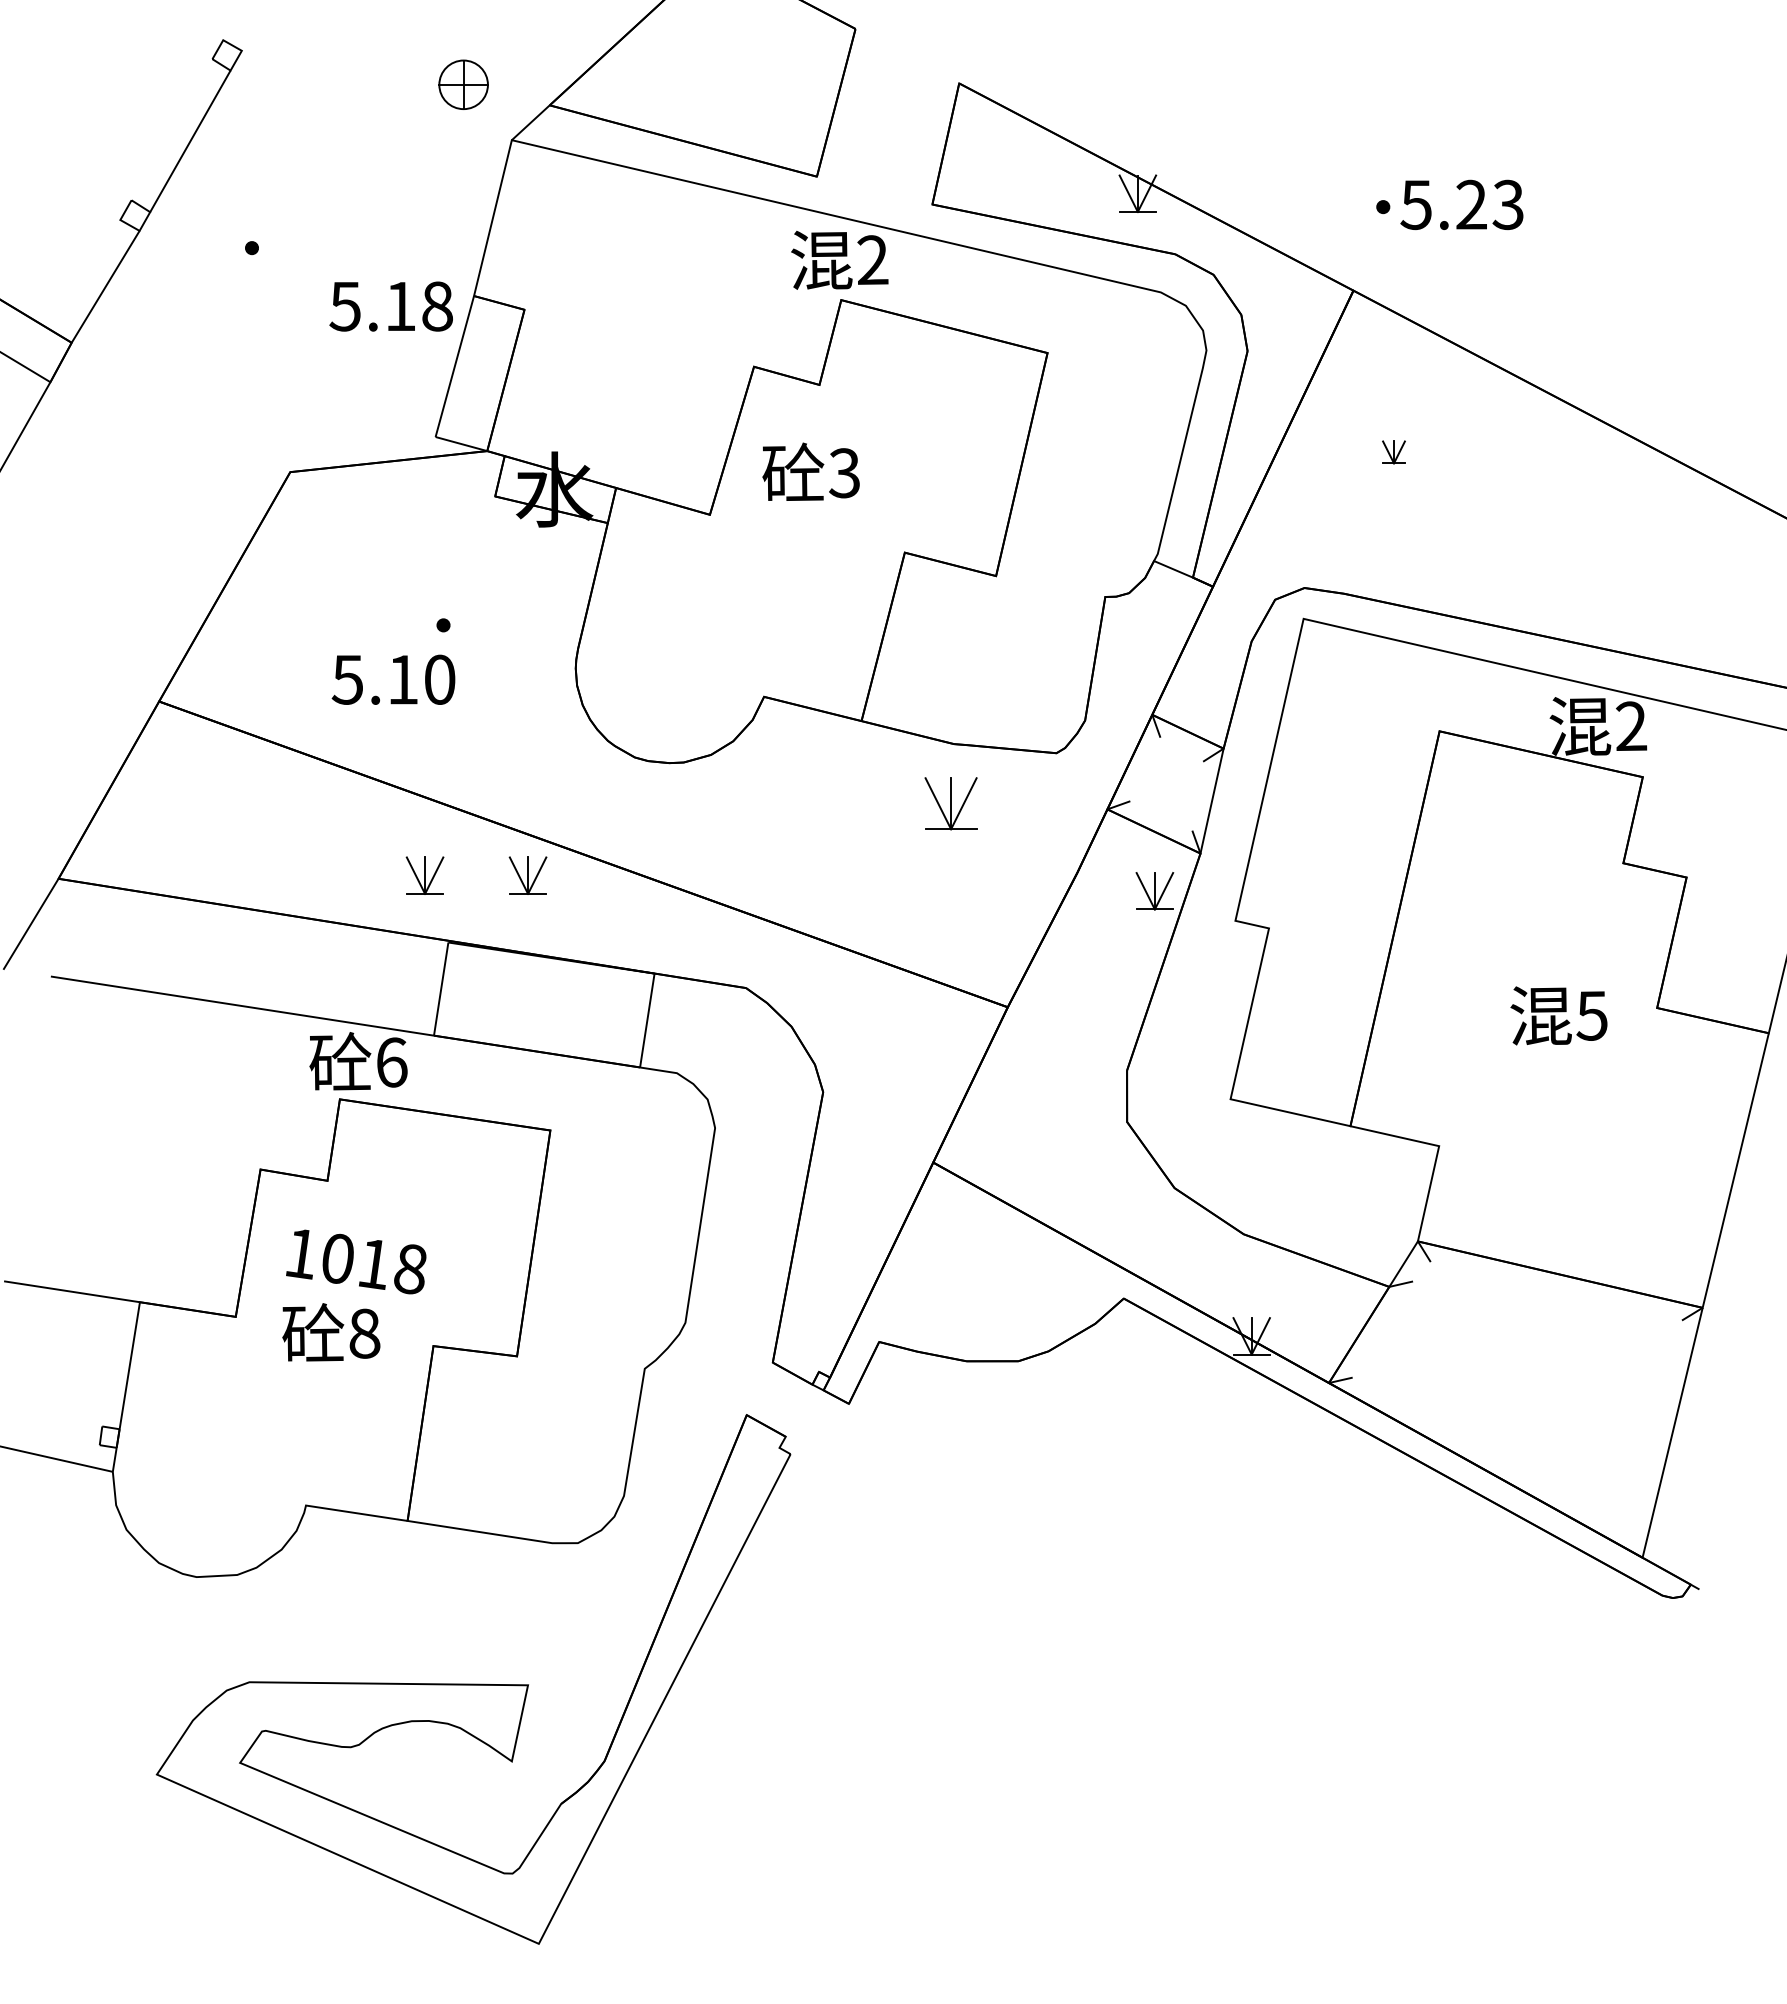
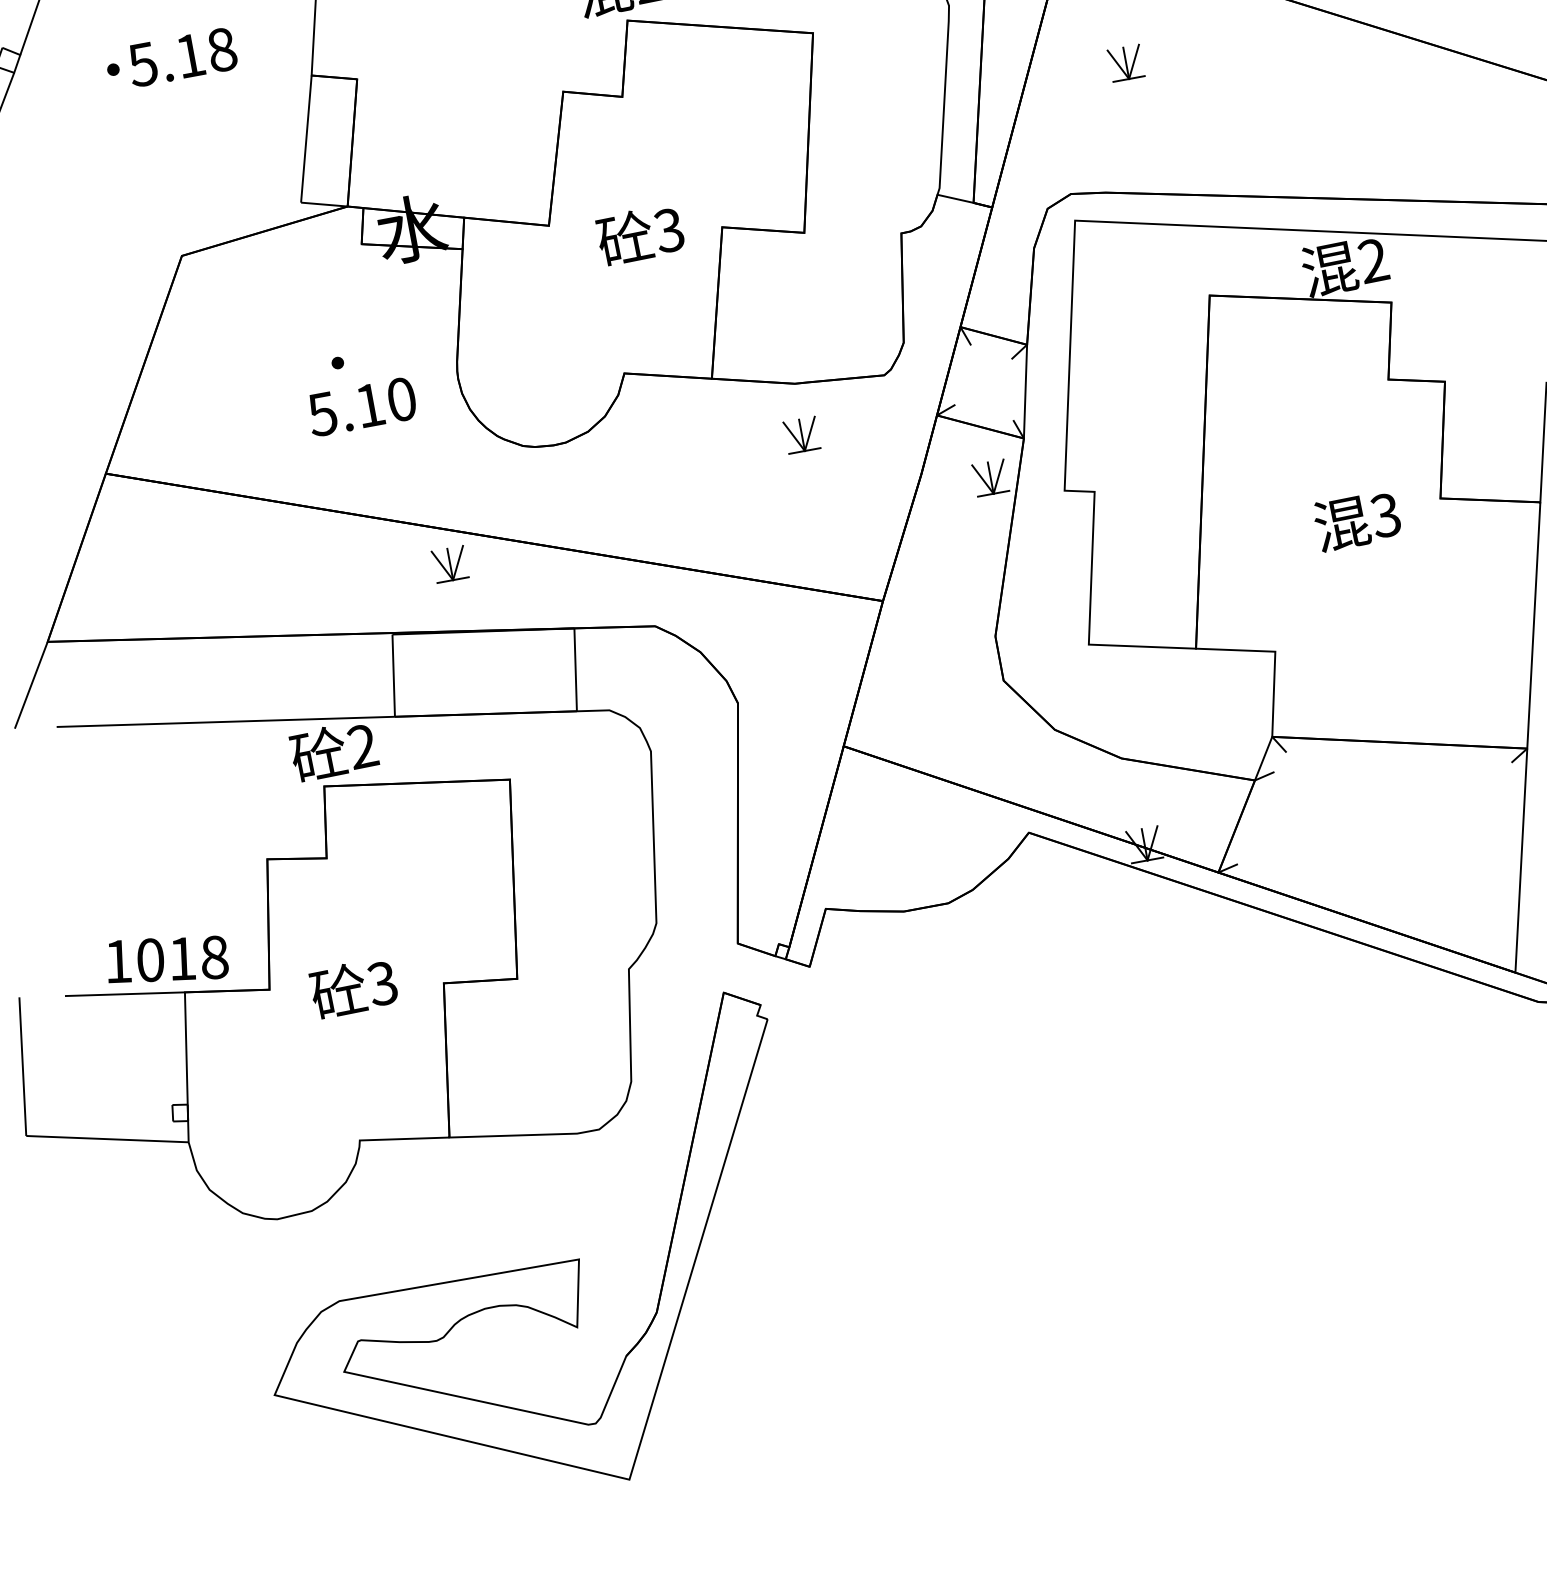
text: (390, 306) -> (181, 57), moved
part: (1393, 452) -> (1125, 63), size x1.67
text: (810, 471) -> (639, 234), moved
text: (393, 679) -> (361, 406), moved
part: (951, 803) -> (802, 435), size x0.71
part: (424, 875) -> (361, 580), removed
text: (1591, 1015) -> (1385, 515), 5 -> 3
text: (391, 1062) -> (362, 746), 6 -> 2
text: (356, 1261) -> (166, 959), moved
text: (364, 1333) -> (382, 983), 8 -> 3

